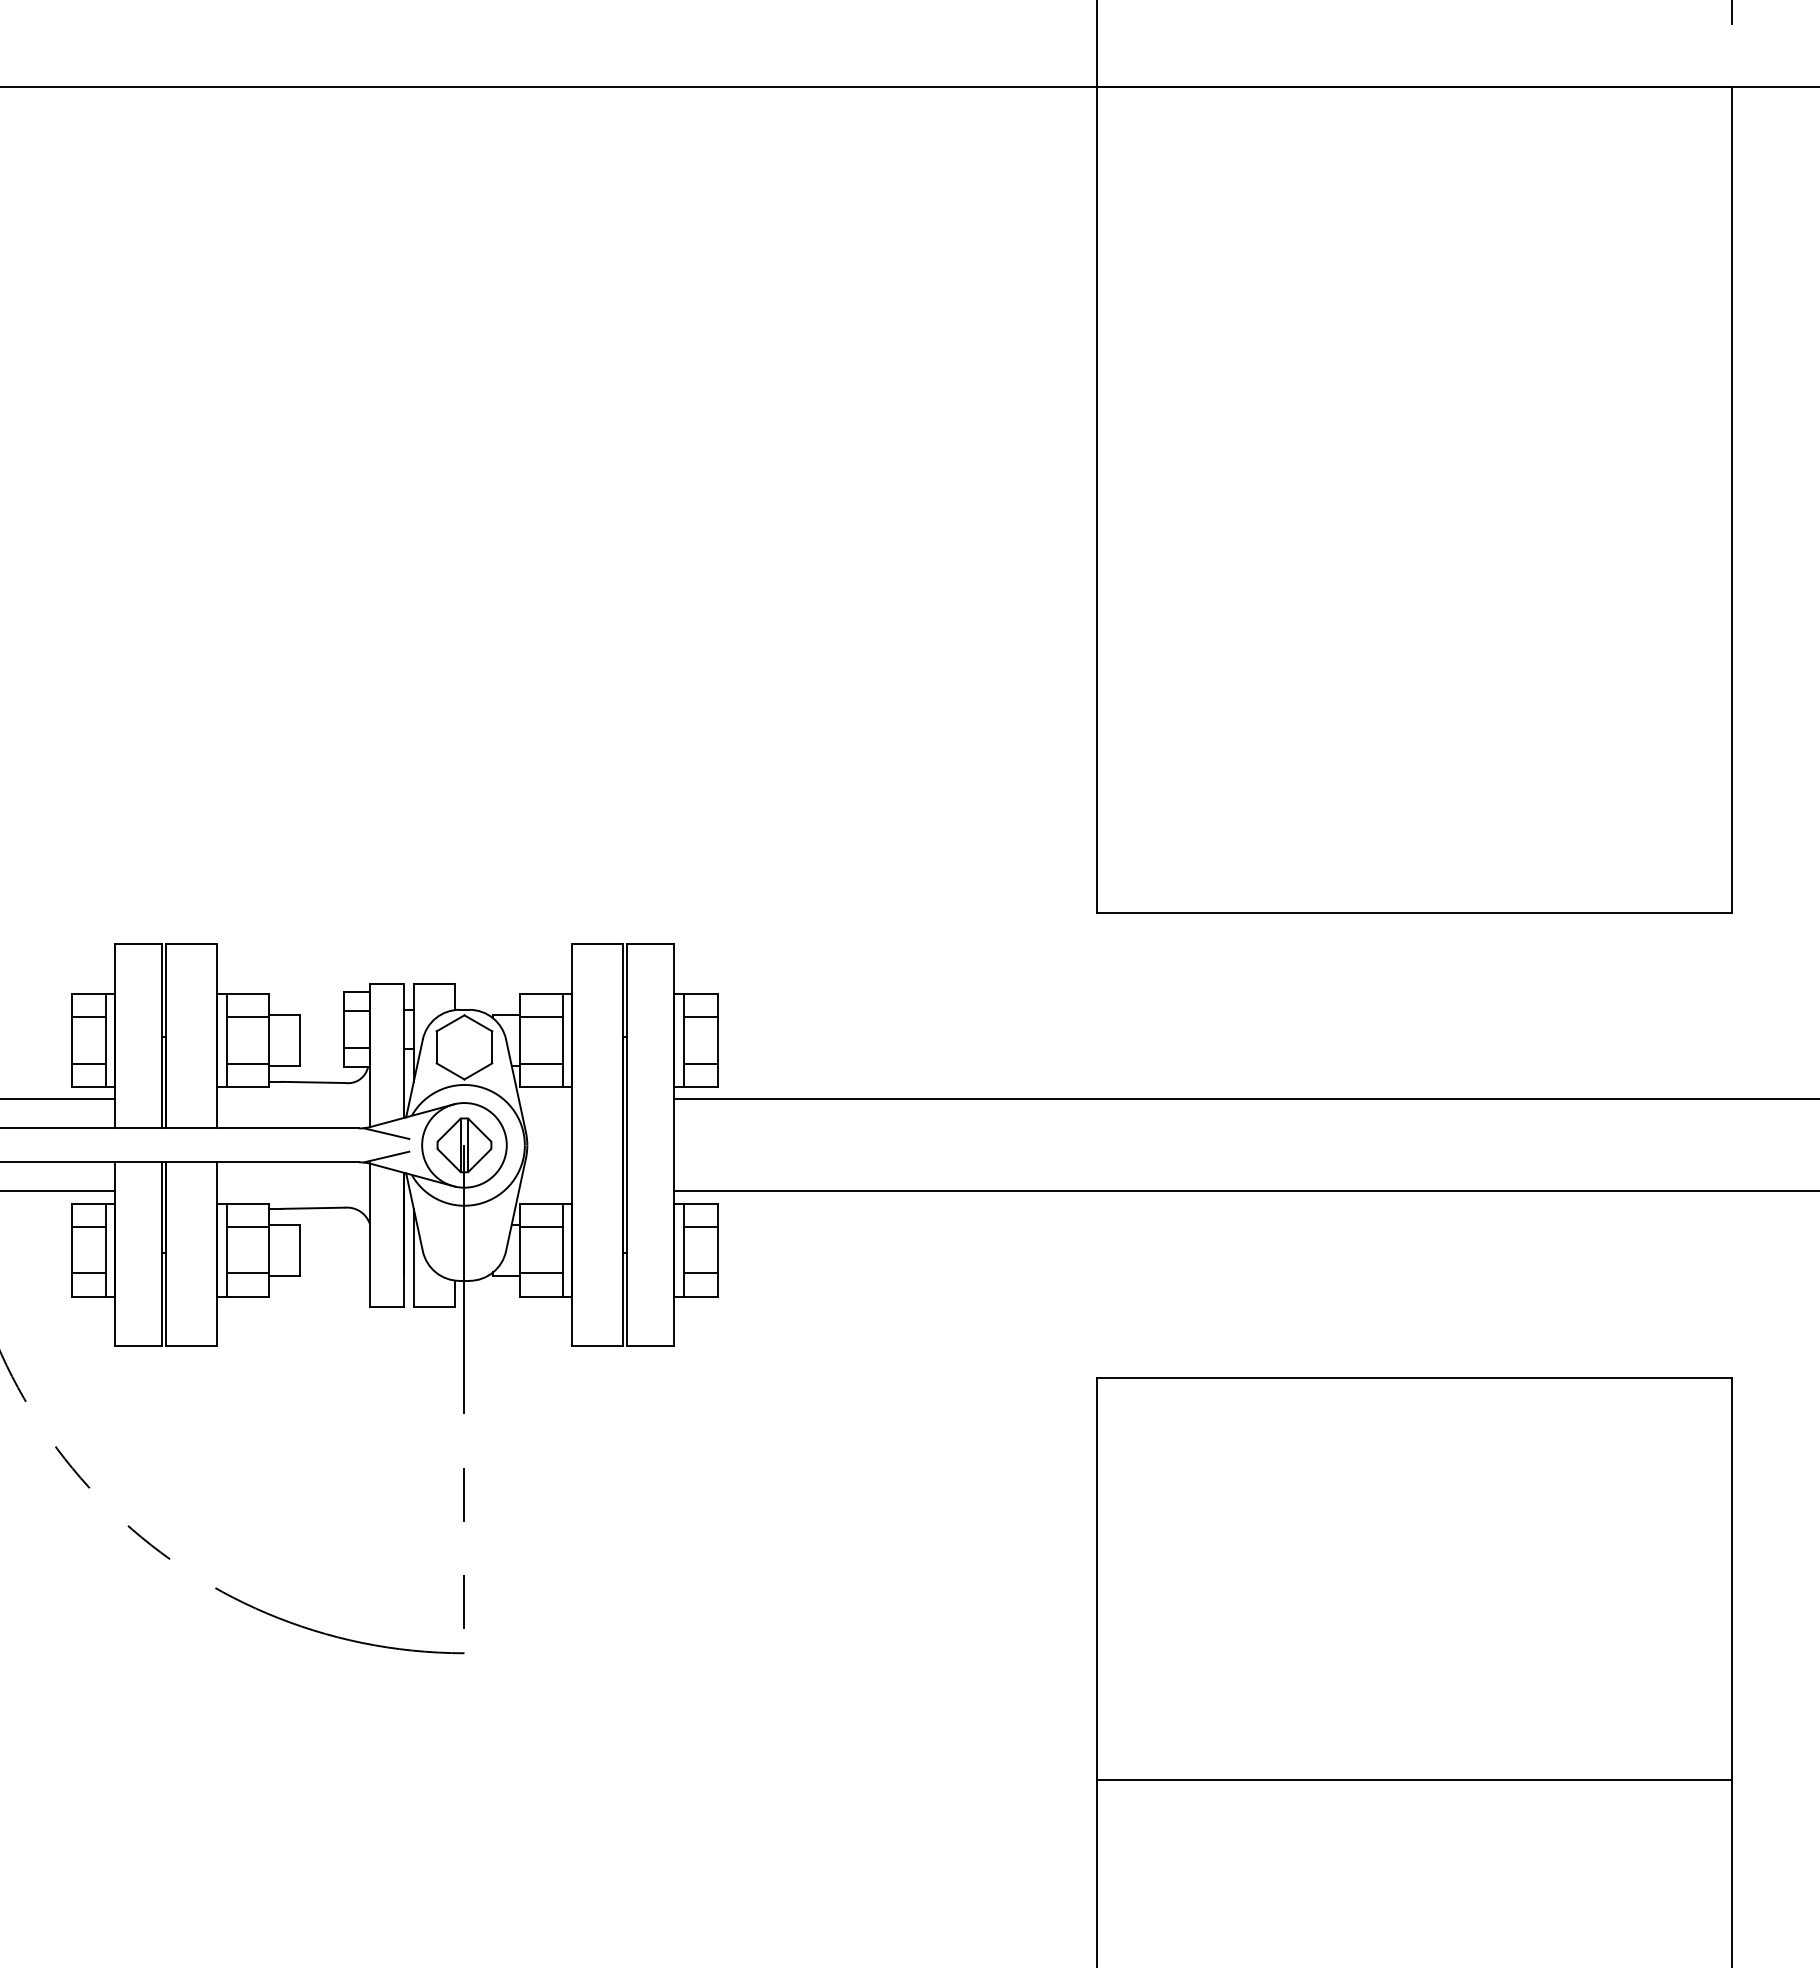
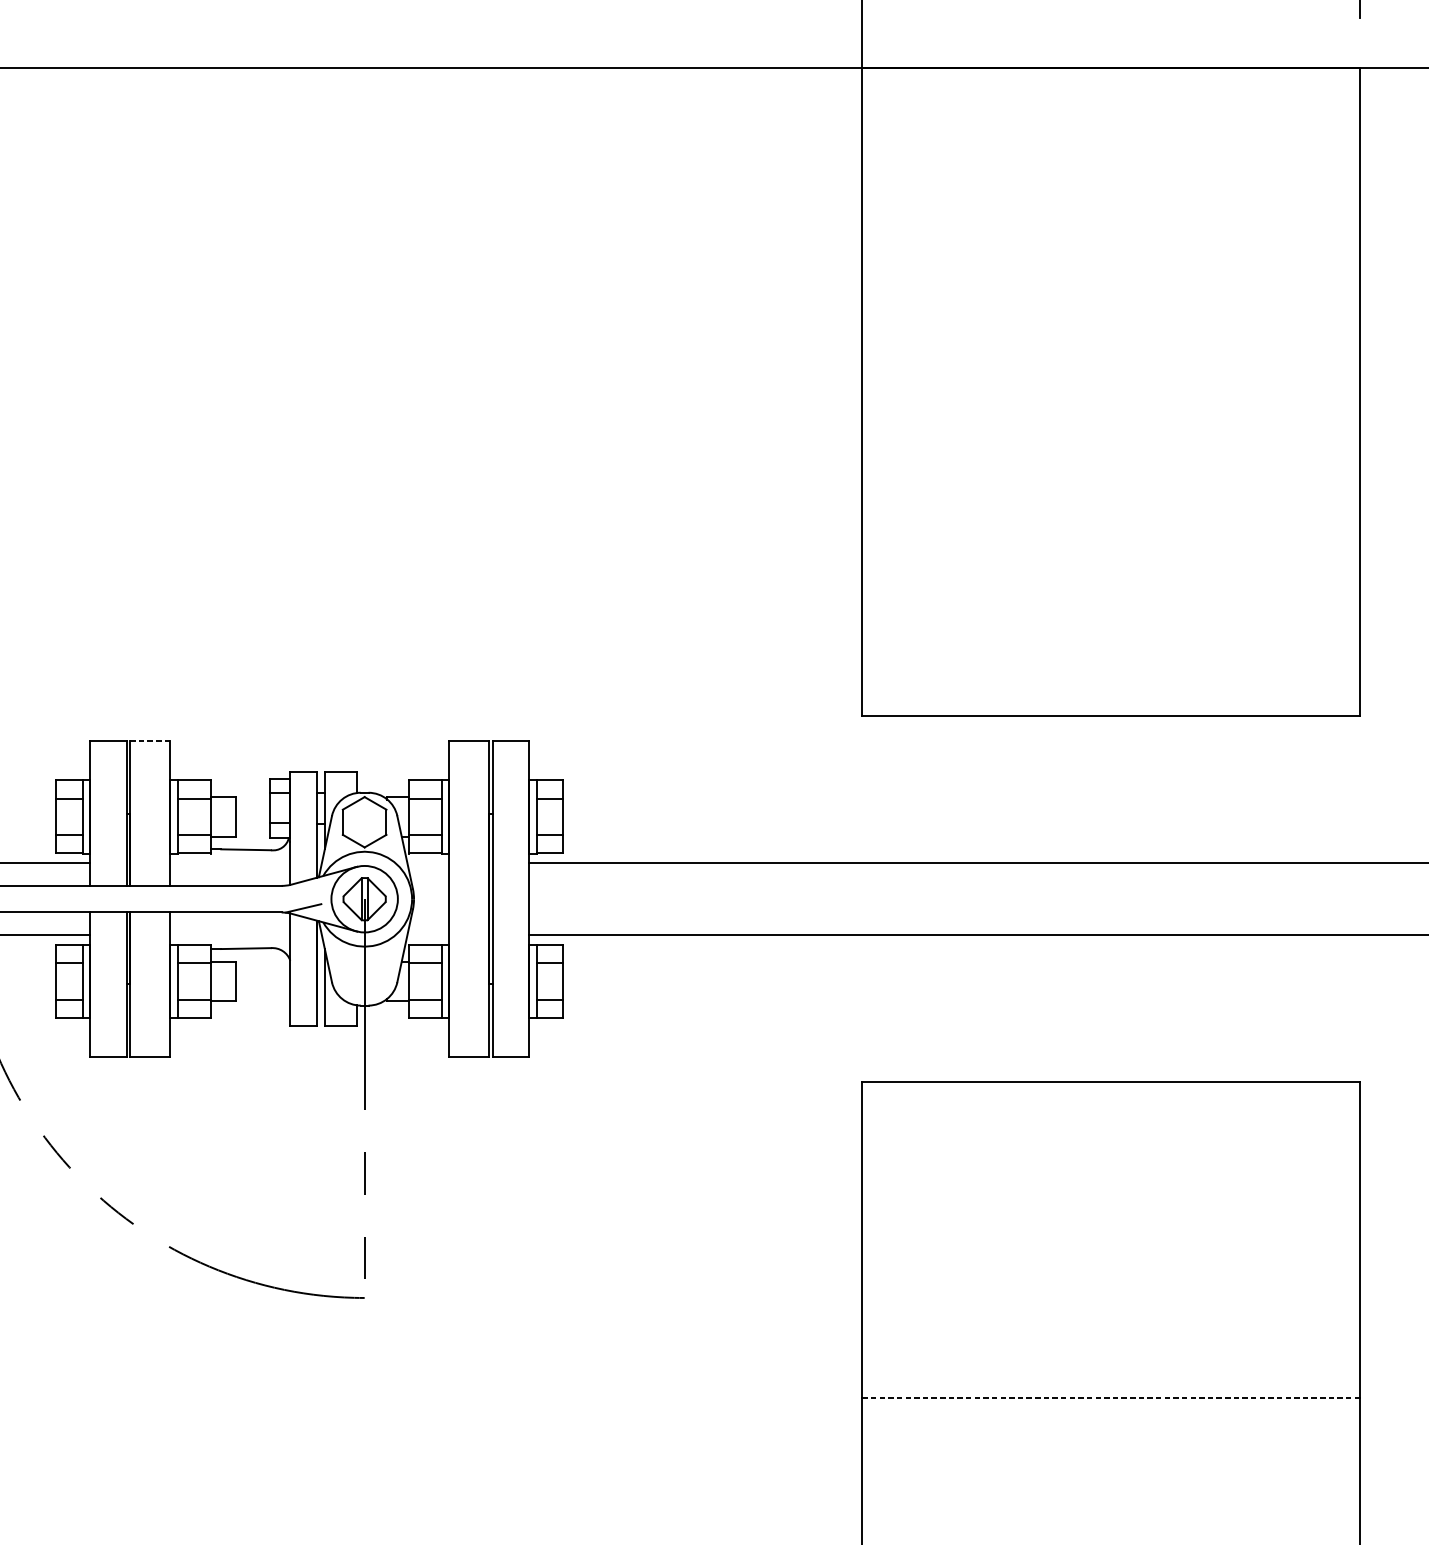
line: (190, 944) -> (149, 741), solid -> dashed
line: (386, 1133) -> (303, 889), removed
line: (1414, 1780) -> (1110, 1397), solid -> dashed

